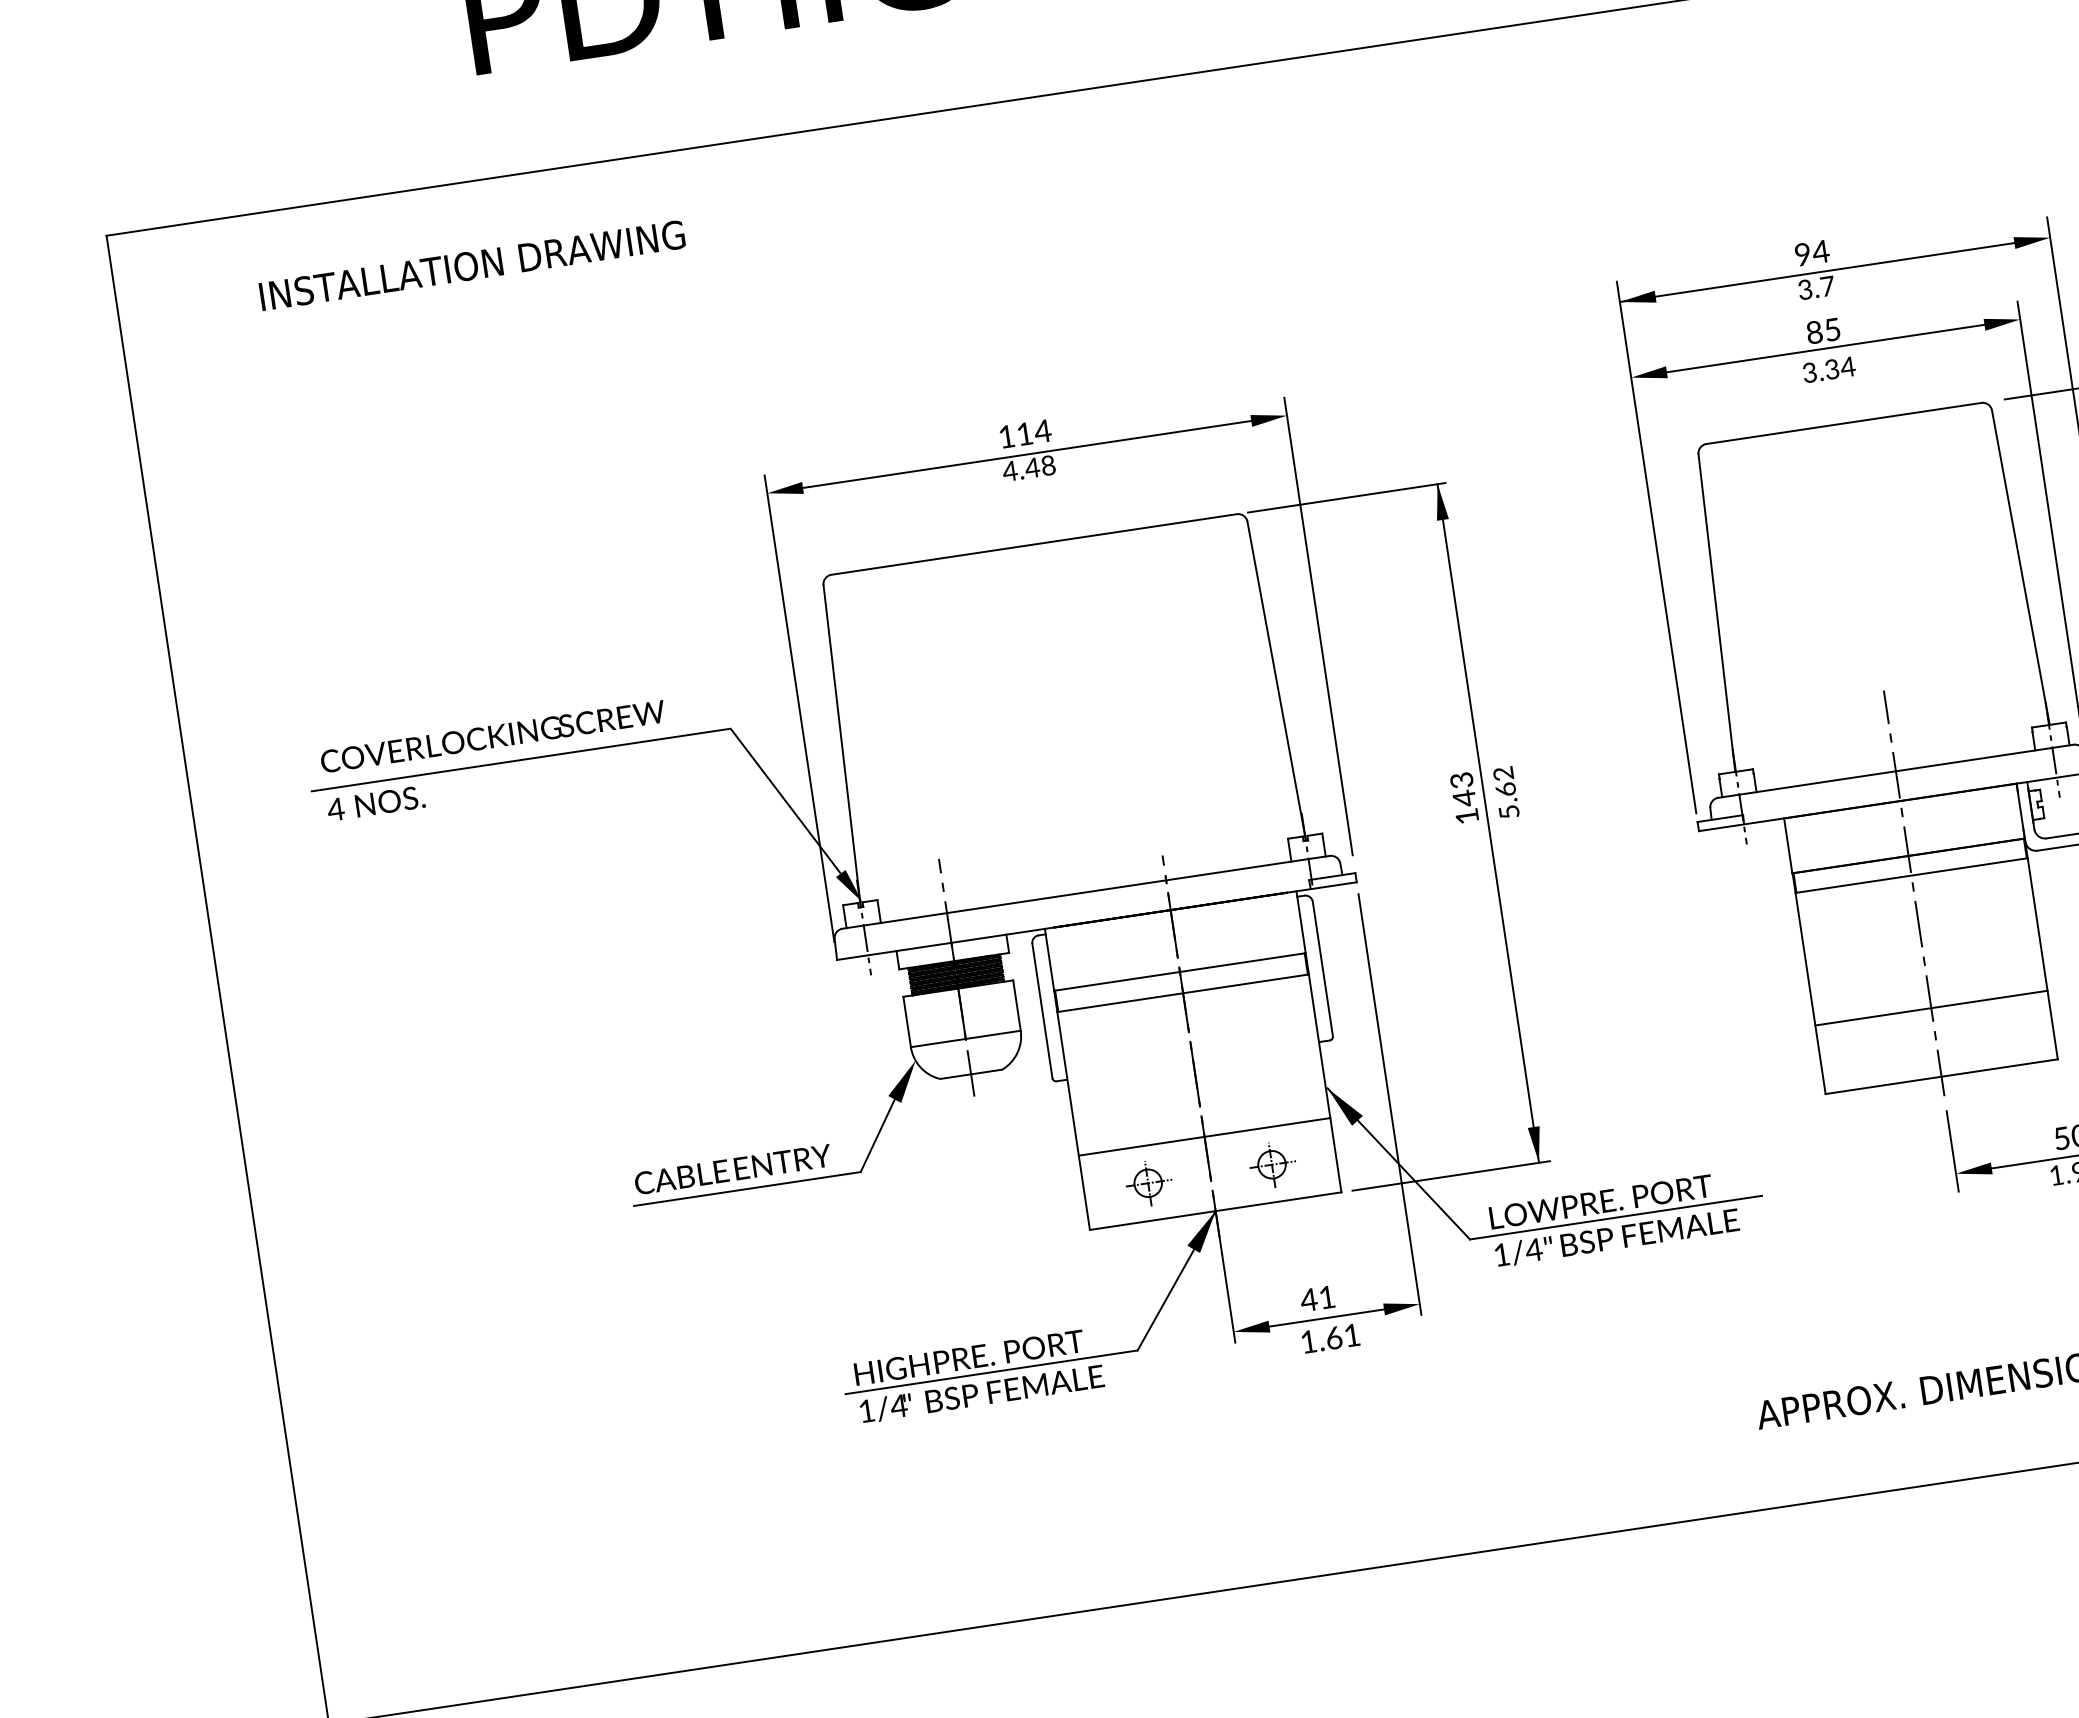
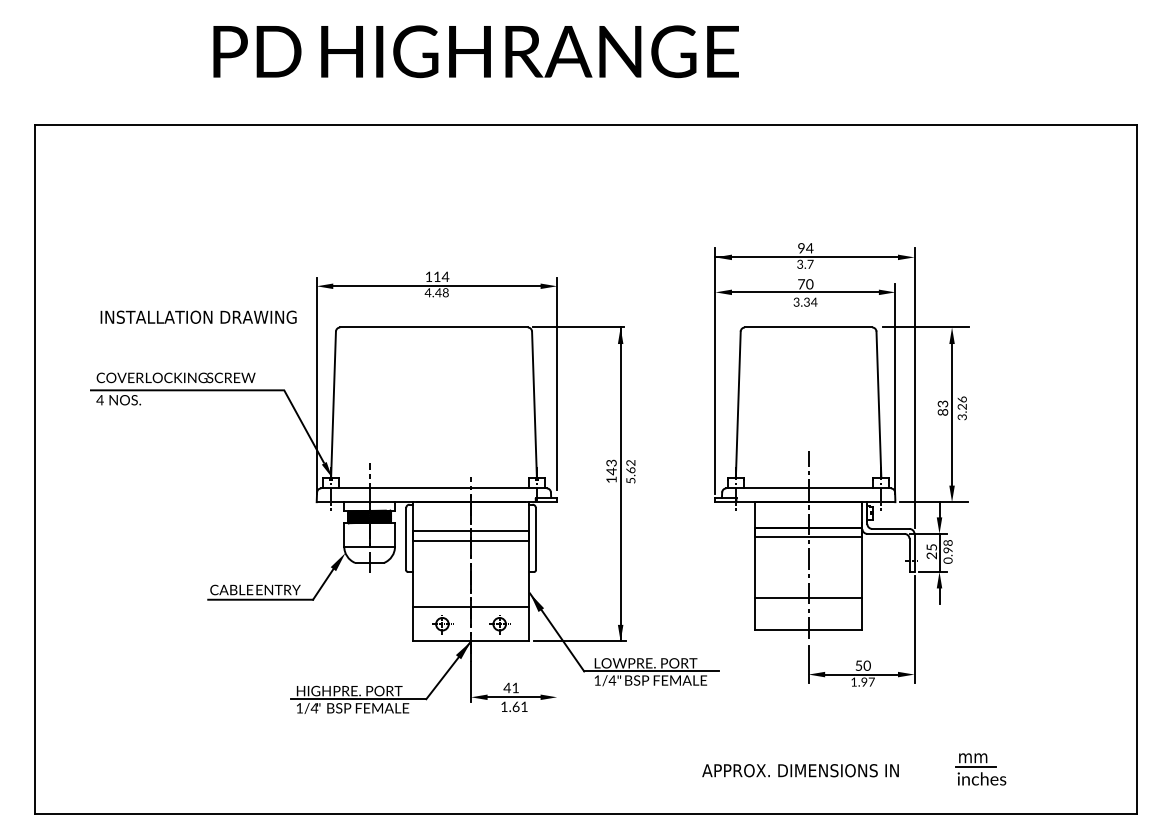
text: (471, 263) -> (198, 316), moved
text: (1823, 331) -> (805, 284), 85 -> 70
line: (1390, 1103) -> (557, 604), removed

